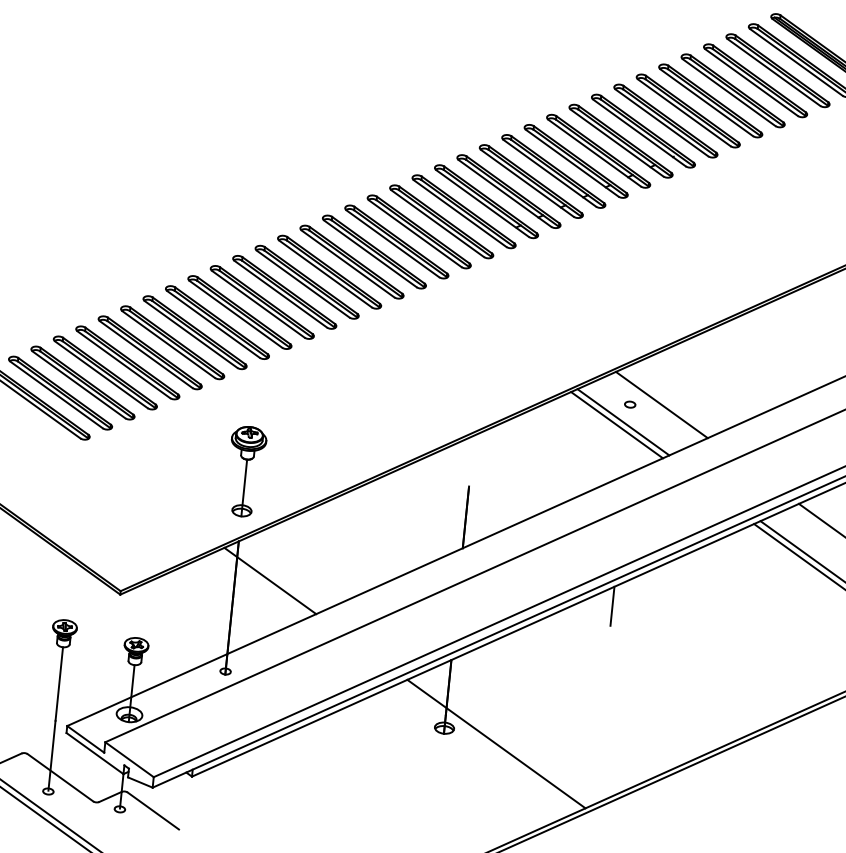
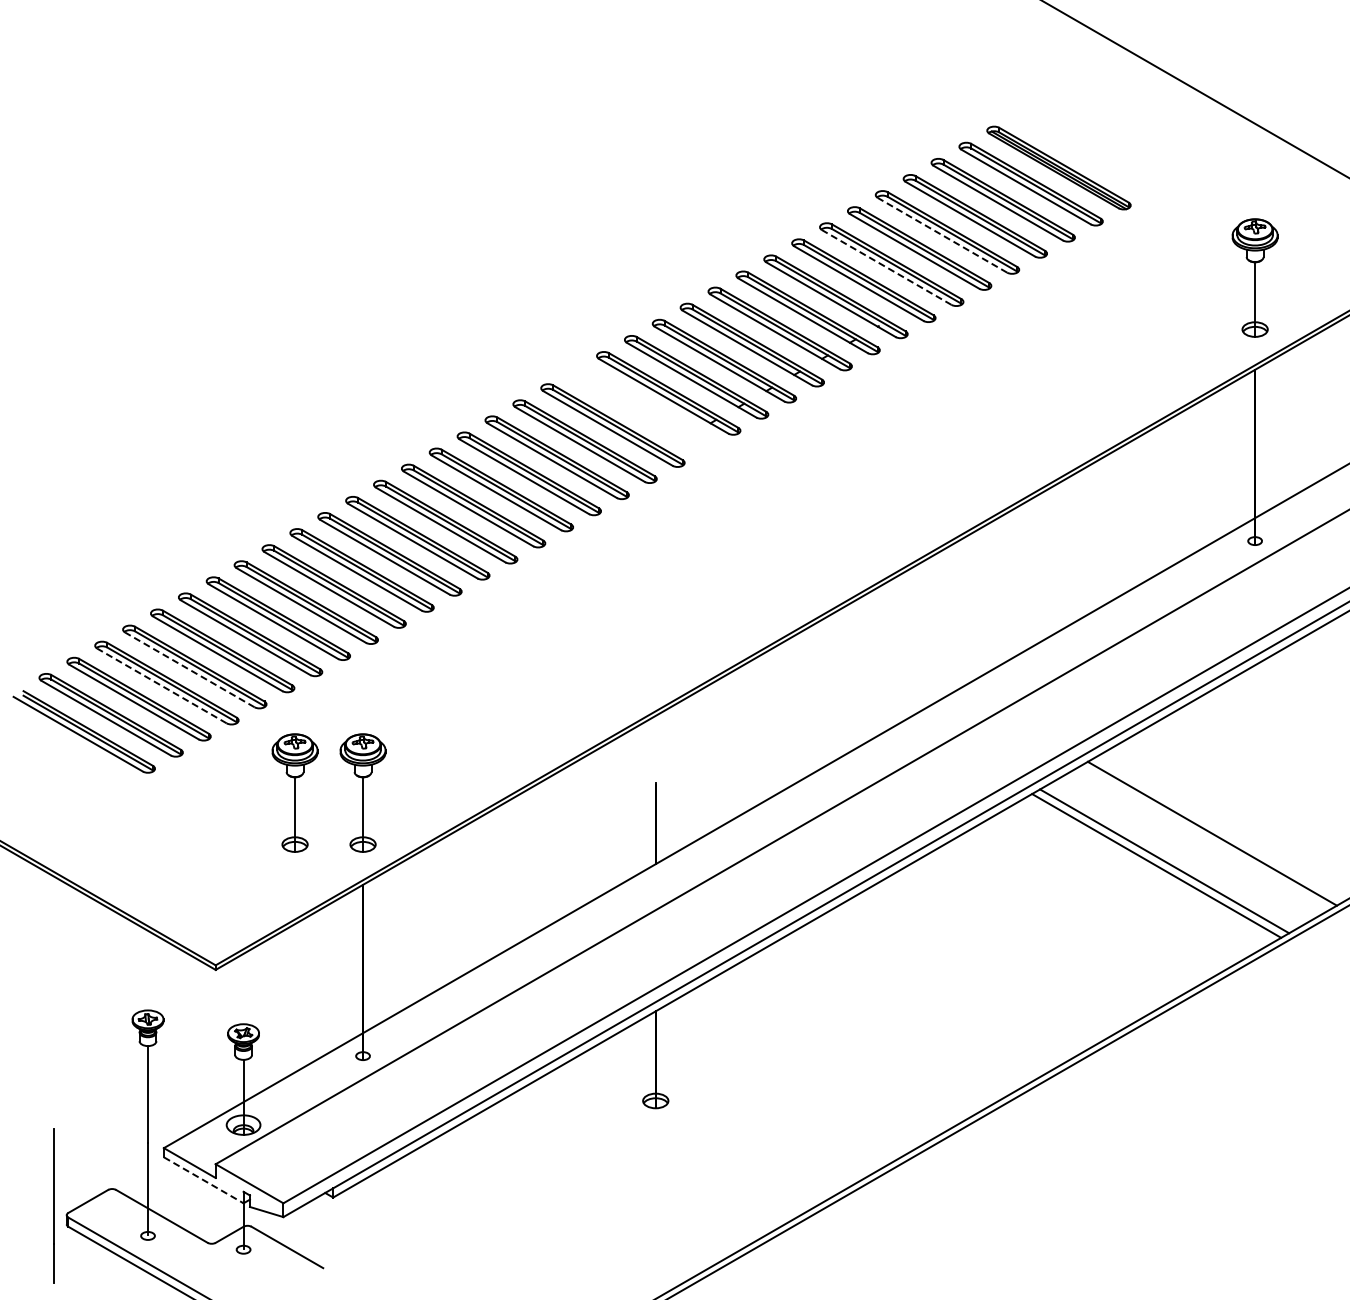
line: (729, 92) -> (942, 235), solid -> dashed
line: (684, 112) -> (886, 267), solid -> dashed
part: (486, 201) -> (640, 409), removed
line: (123, 364) -> (189, 669), solid -> dashed
line: (101, 374) -> (161, 685), solid -> dashed
part: (629, 404) -> (854, 654), removed
line: (662, 405) -> (896, 651), removed
line: (623, 422) -> (848, 678), removed
line: (617, 425) -> (840, 683), removed
part: (193, 465) -> (294, 792), added
line: (270, 581) -> (409, 932), removed
line: (612, 605) -> (858, 919), removed
line: (496, 743) -> (725, 1114), removed
line: (94, 753) -> (203, 1180), solid -> dashed

